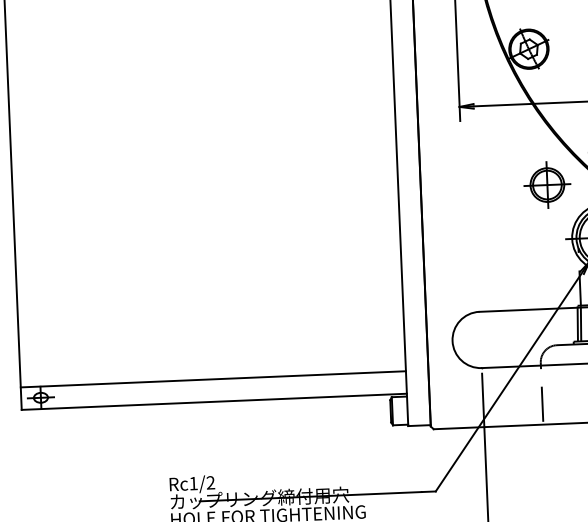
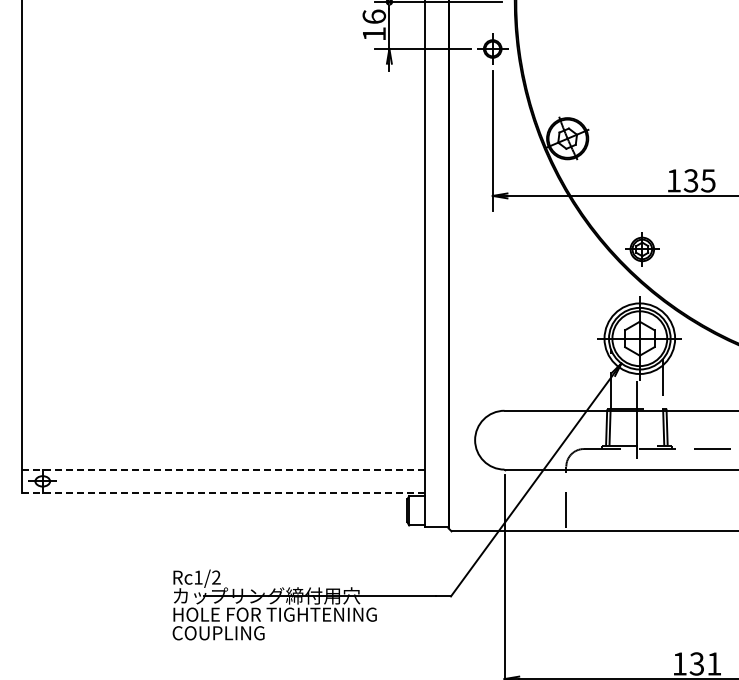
part: (546, 184) -> (580, 280), removed
line: (213, 379) -> (223, 469), solid -> dashed
line: (214, 402) -> (223, 493), solid -> dashed

